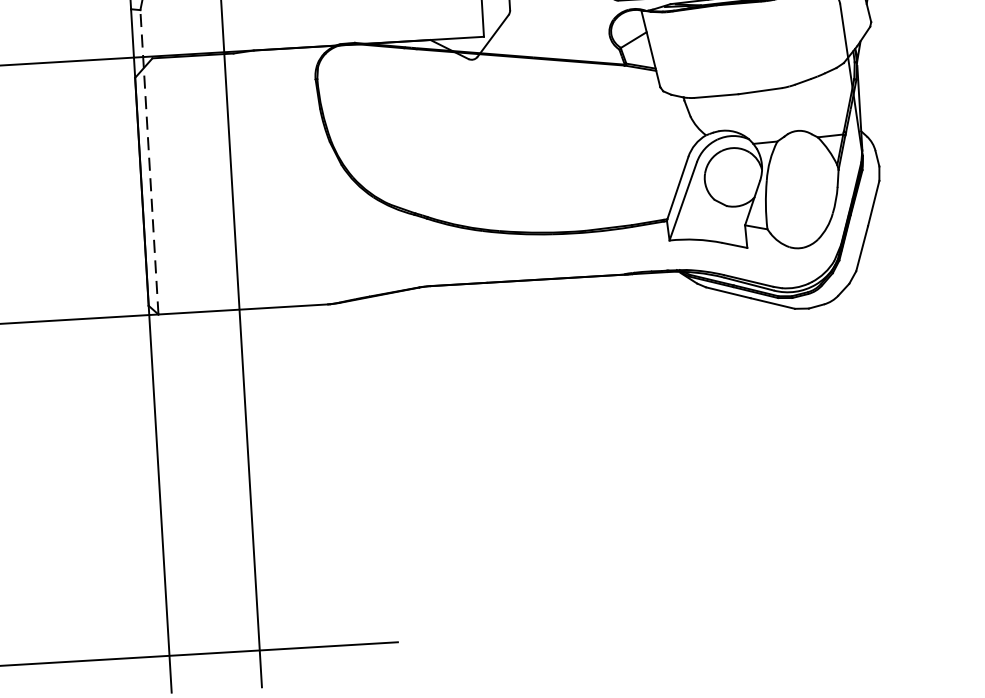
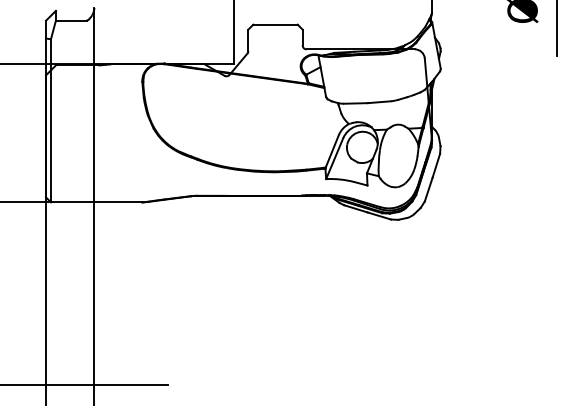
line: (148, 161) -> (50, 120), dashed -> solid

